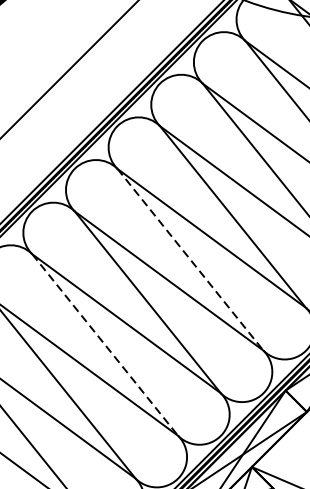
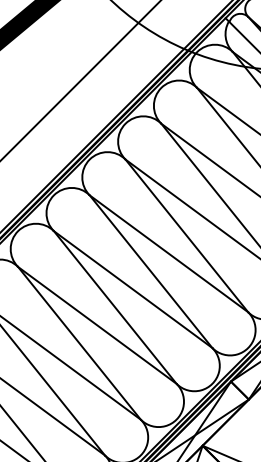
line: (190, 259) -> (151, 271), dashed -> solid
line: (105, 345) -> (79, 343), dashed -> solid

